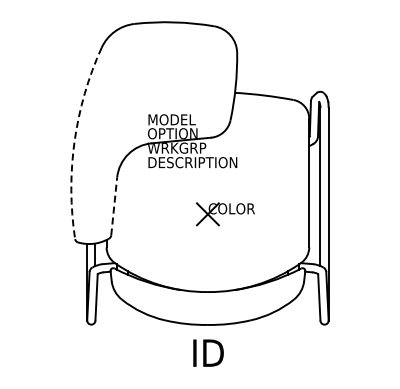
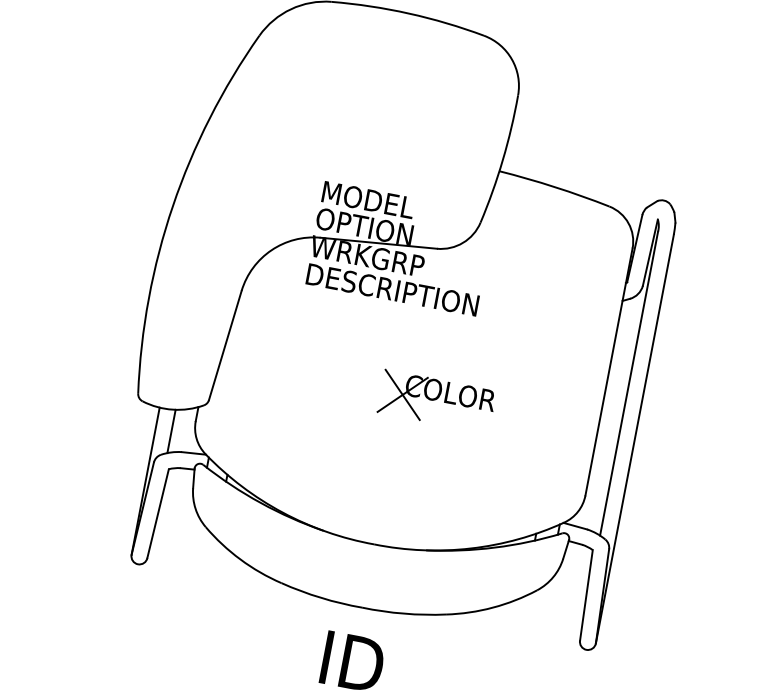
arc: (74, 141) -> (172, 205), dashed -> solid
line: (114, 206) -> (225, 345), dashed -> solid

